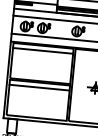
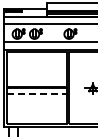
line: (43, 50) -> (37, 56), removed
line: (39, 87) -> (37, 93), solid -> dashed

